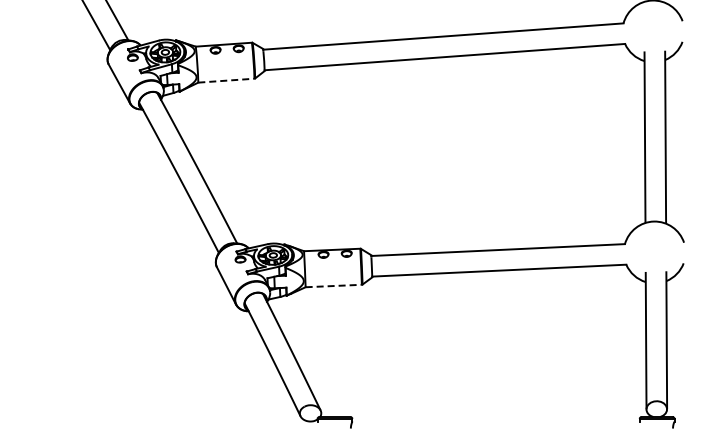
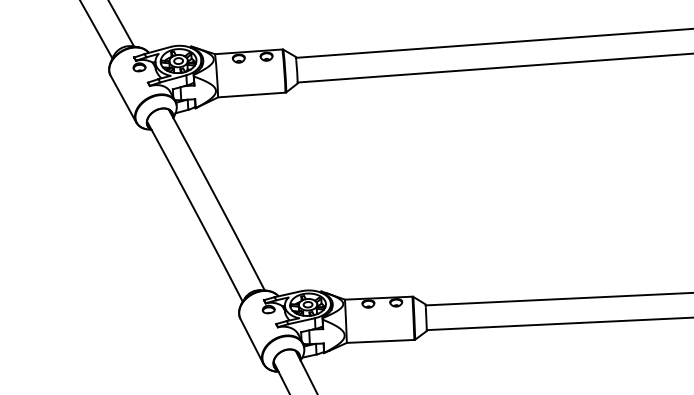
line: (226, 80) -> (251, 94), dashed -> solid
line: (334, 286) -> (381, 342), dashed -> solid

